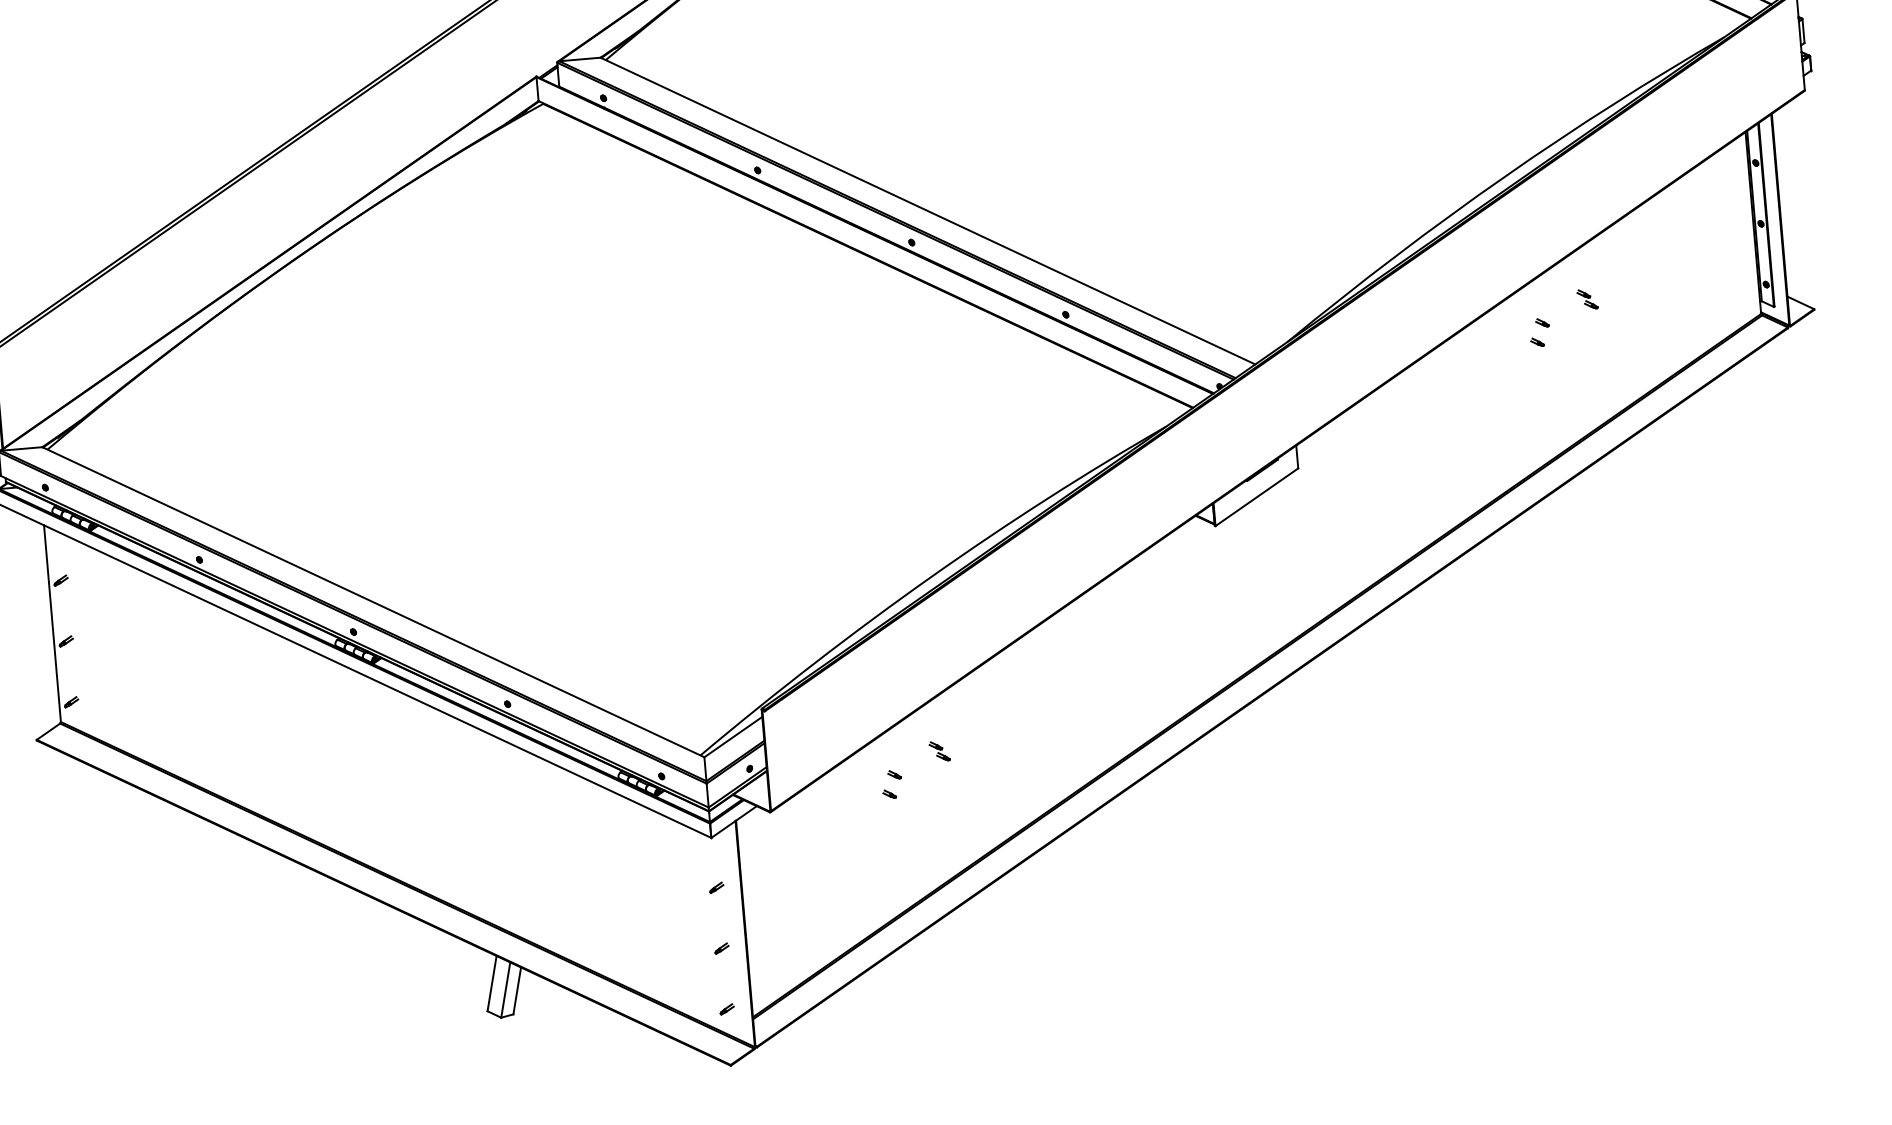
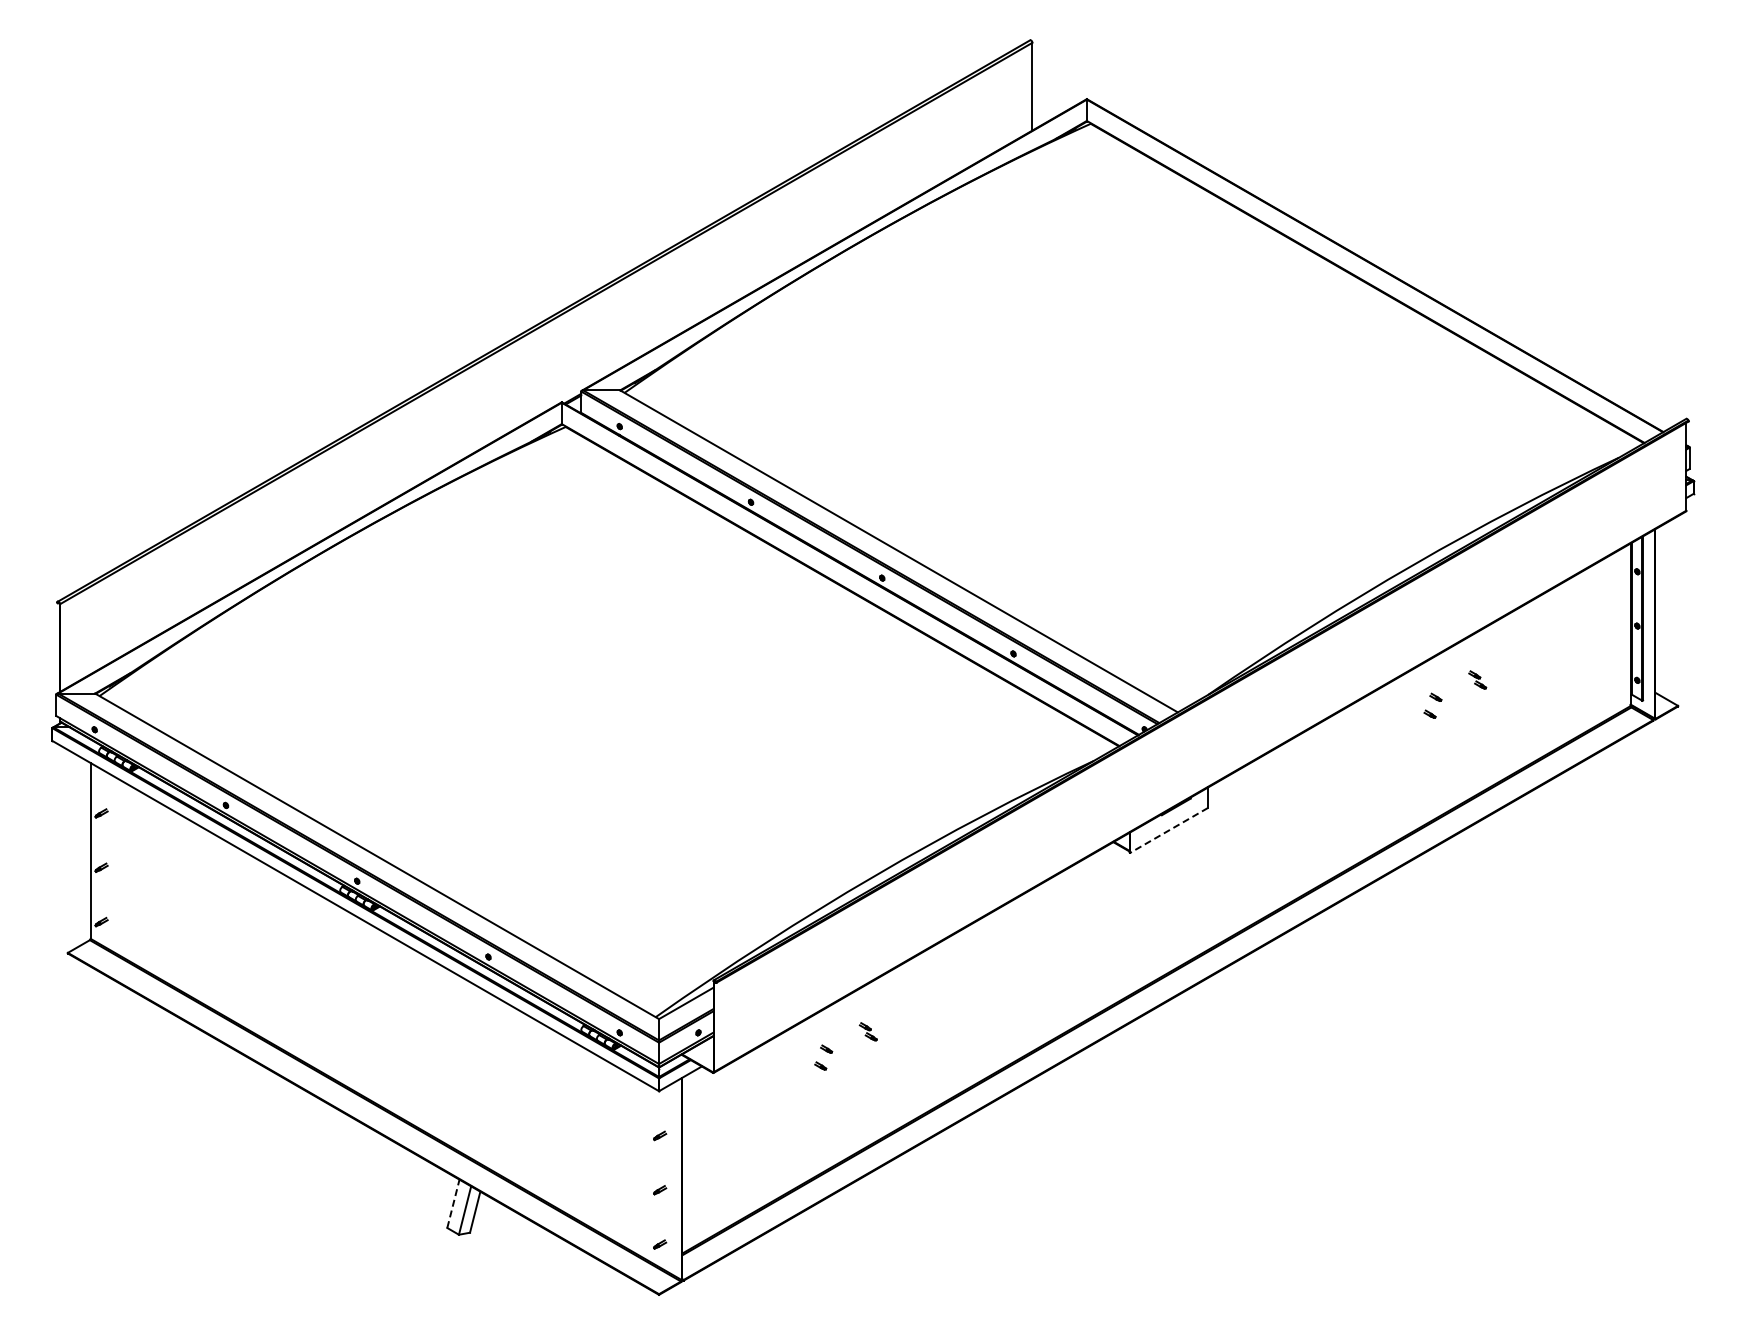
line: (1257, 497) -> (1169, 830), solid -> dashed
line: (492, 983) -> (453, 1203), solid -> dashed

